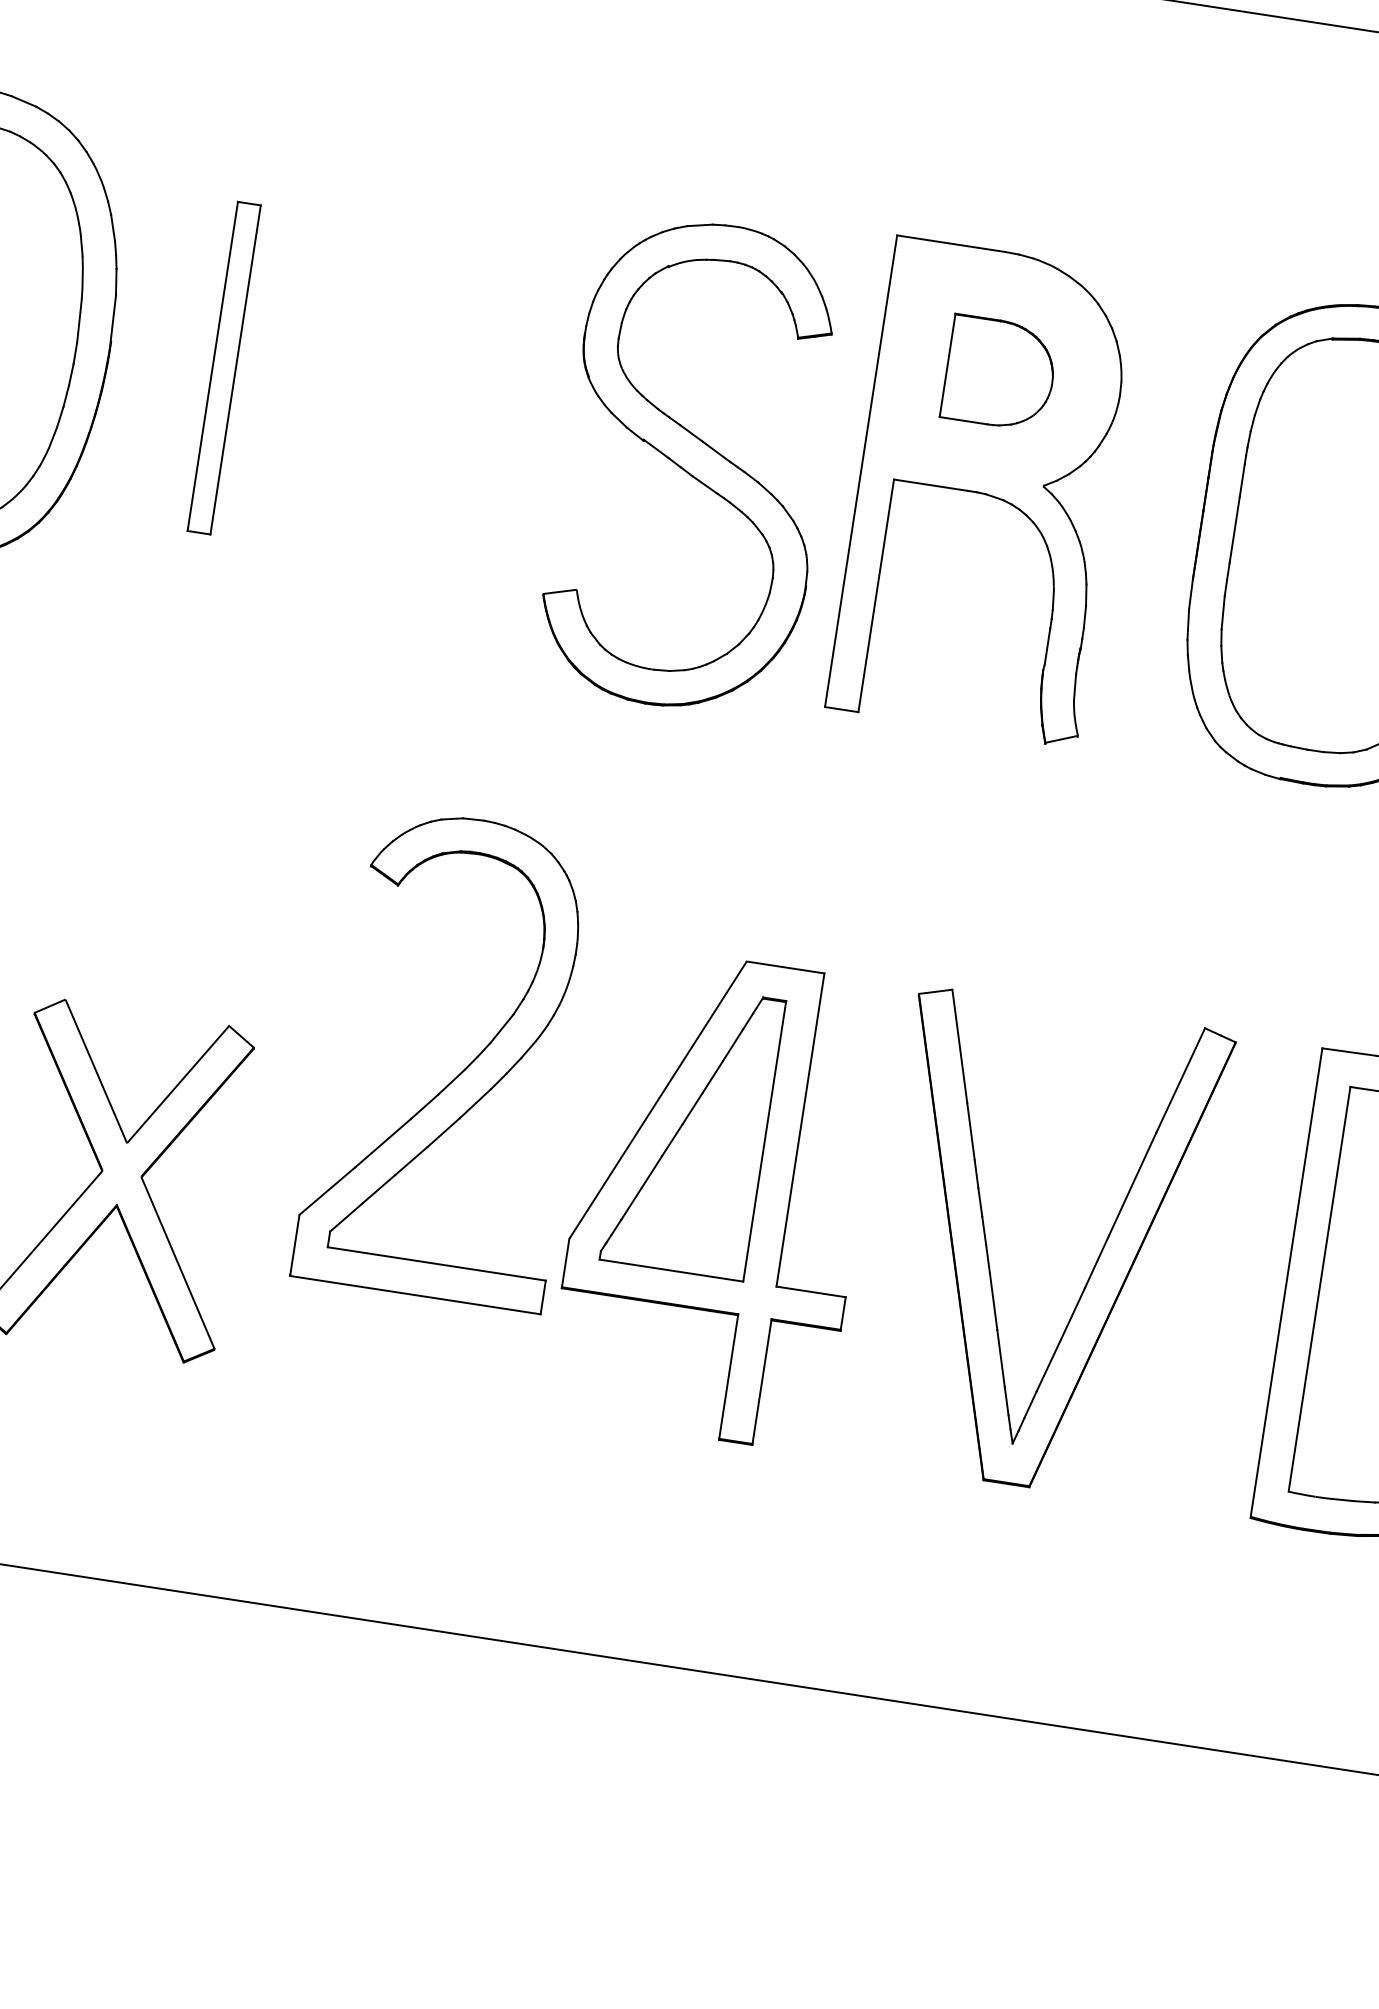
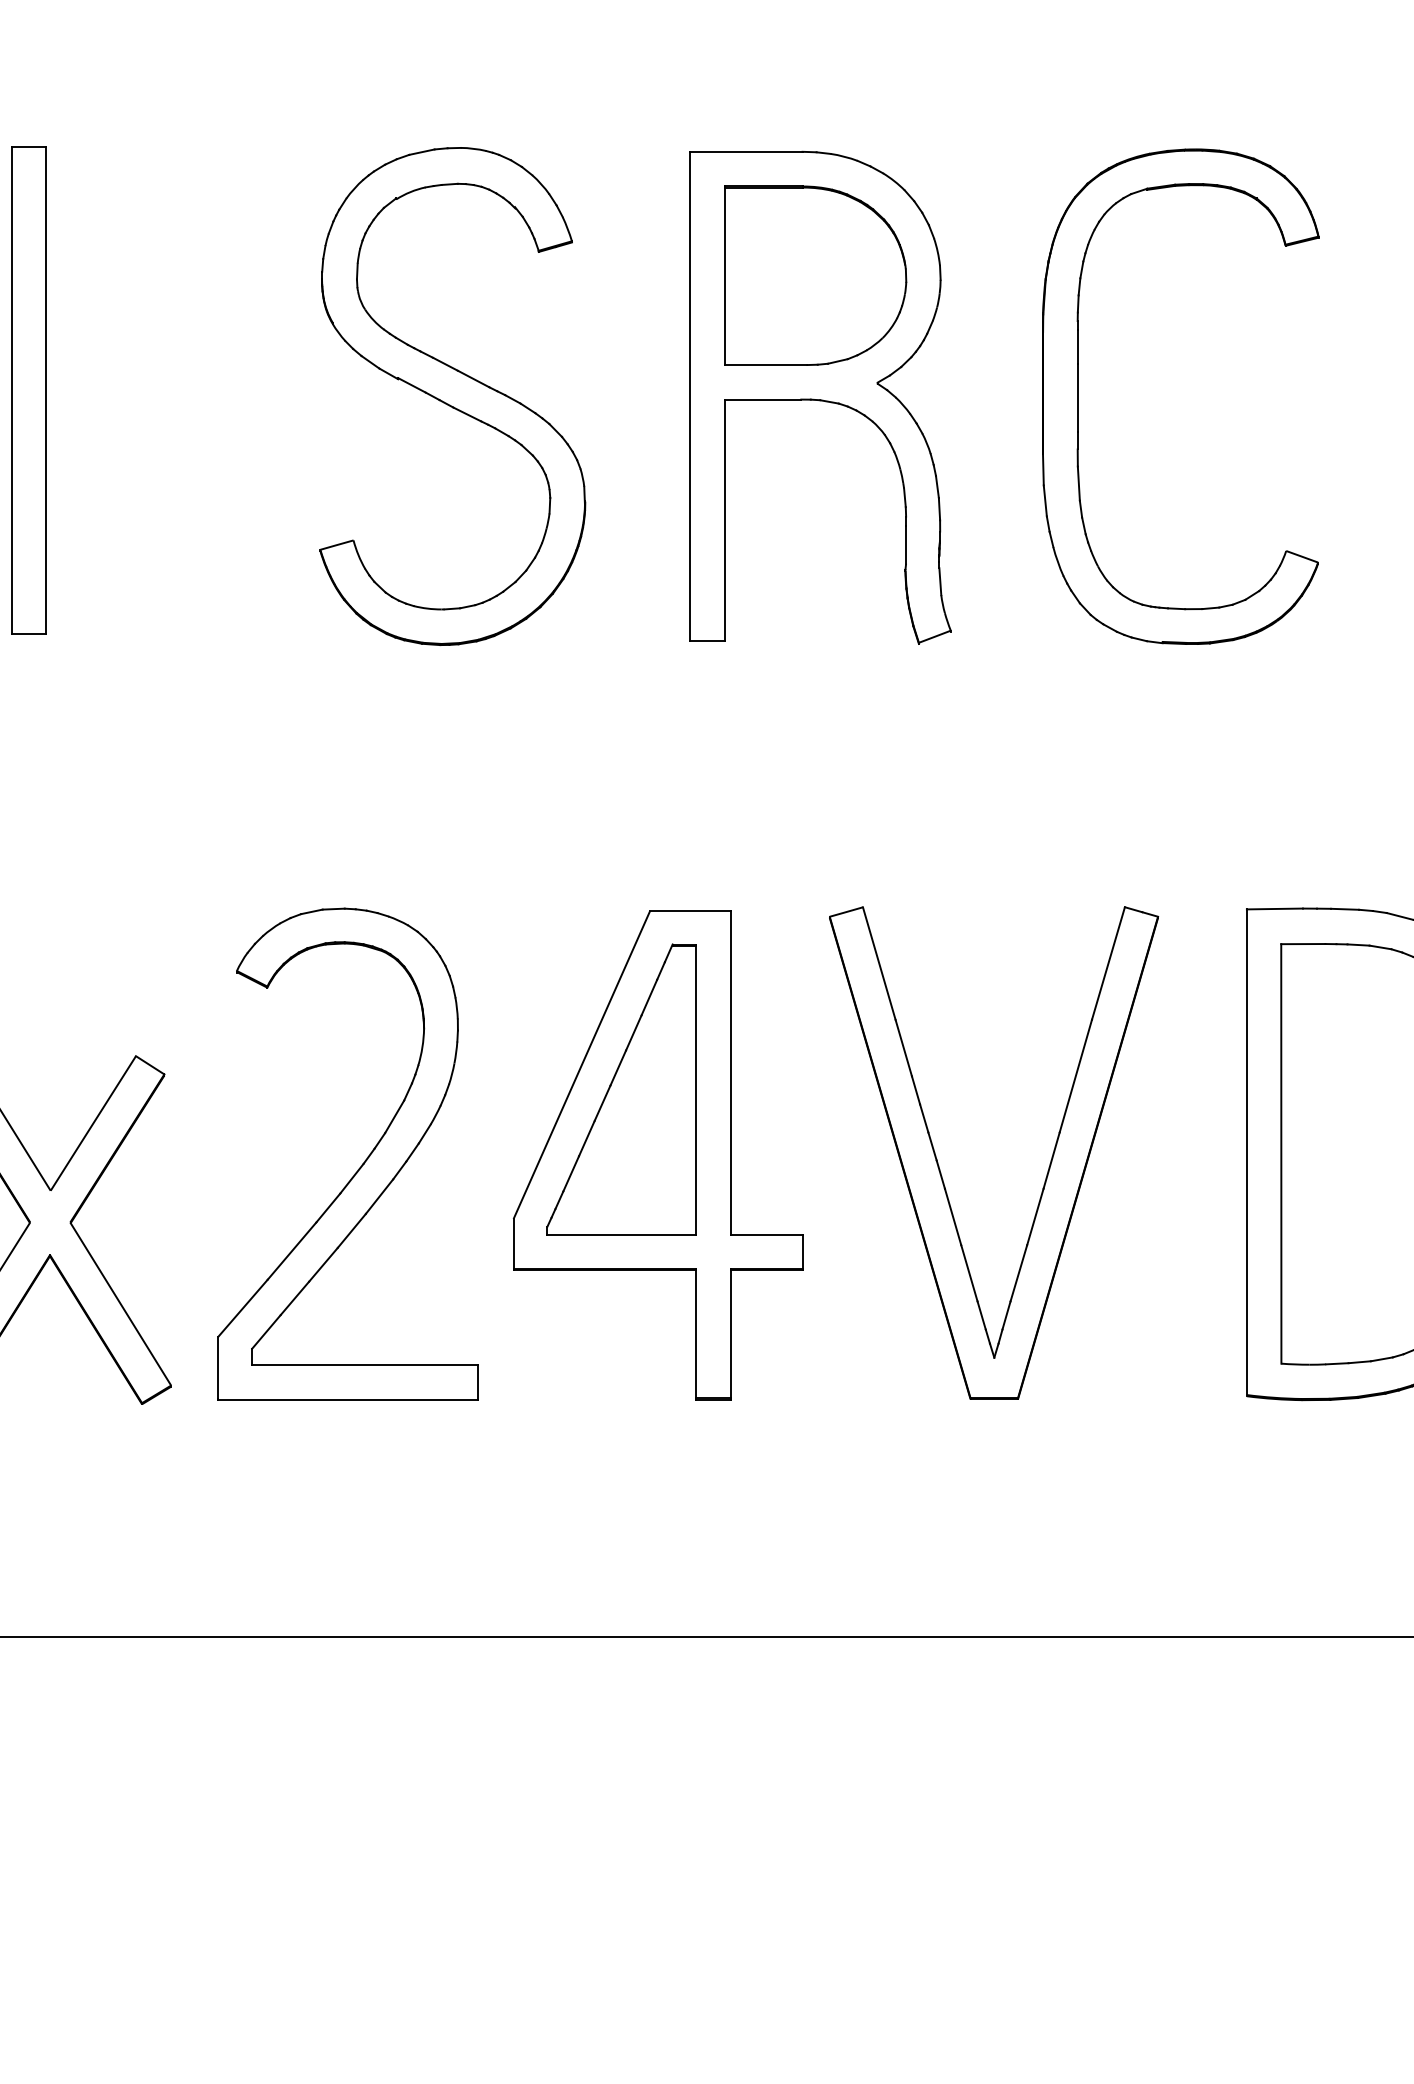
part: (223, 368) -> (28, 390), size x1.43
part: (999, 373) -> (815, 275), size x1.67
part: (693, 465) -> (452, 396), moved
part: (462, 1069) -> (361, 1164), moved

